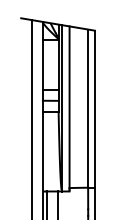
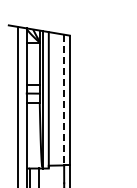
line: (88, 109) -> (64, 100), solid -> dashed

